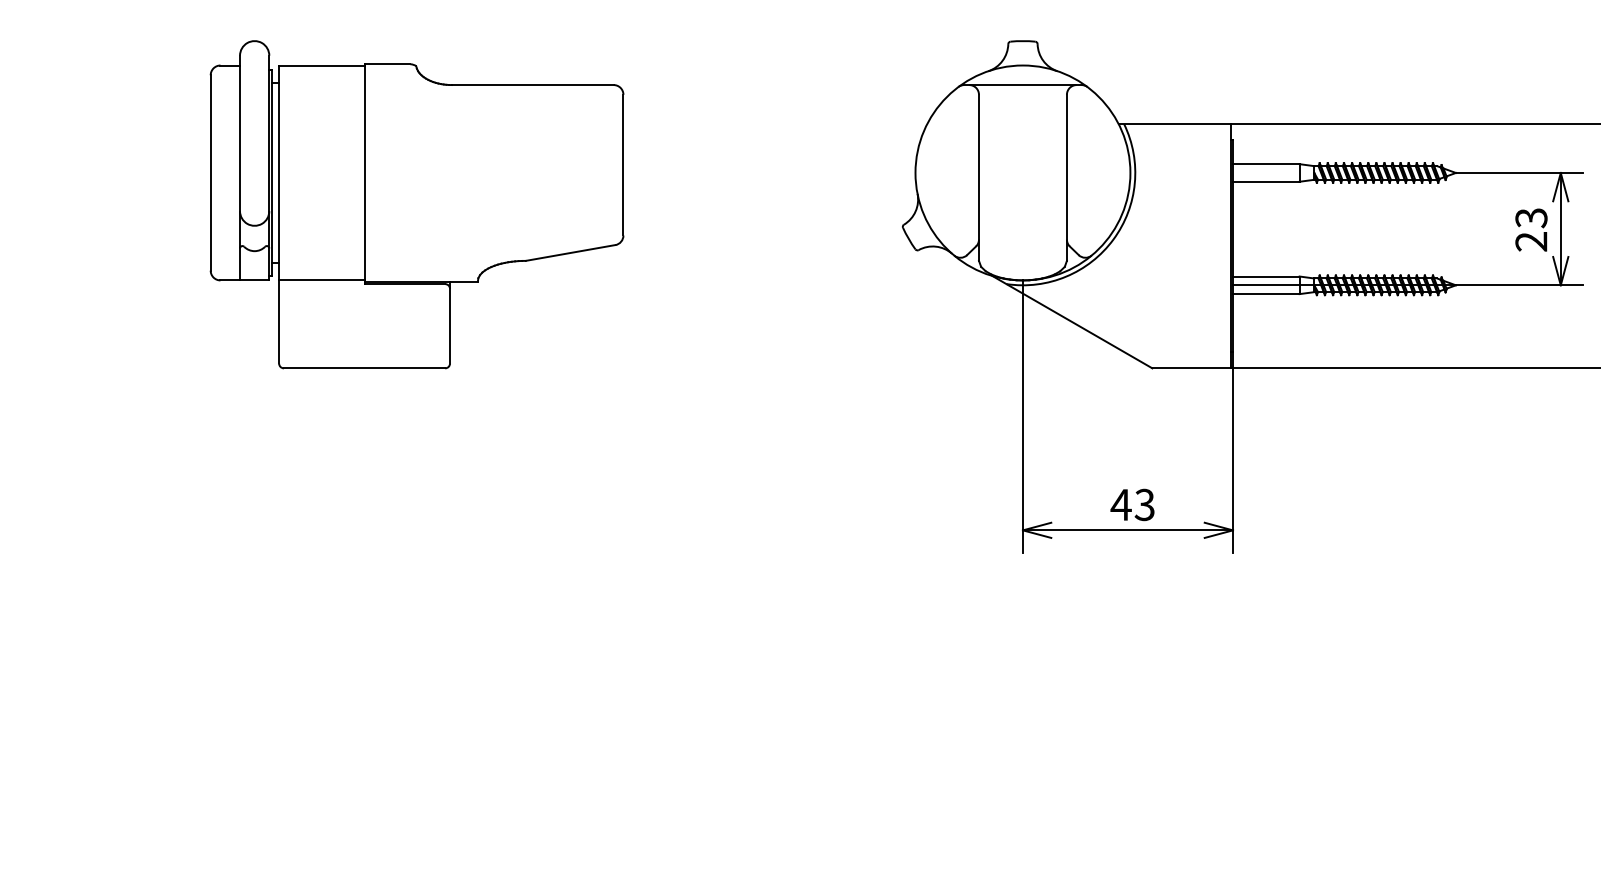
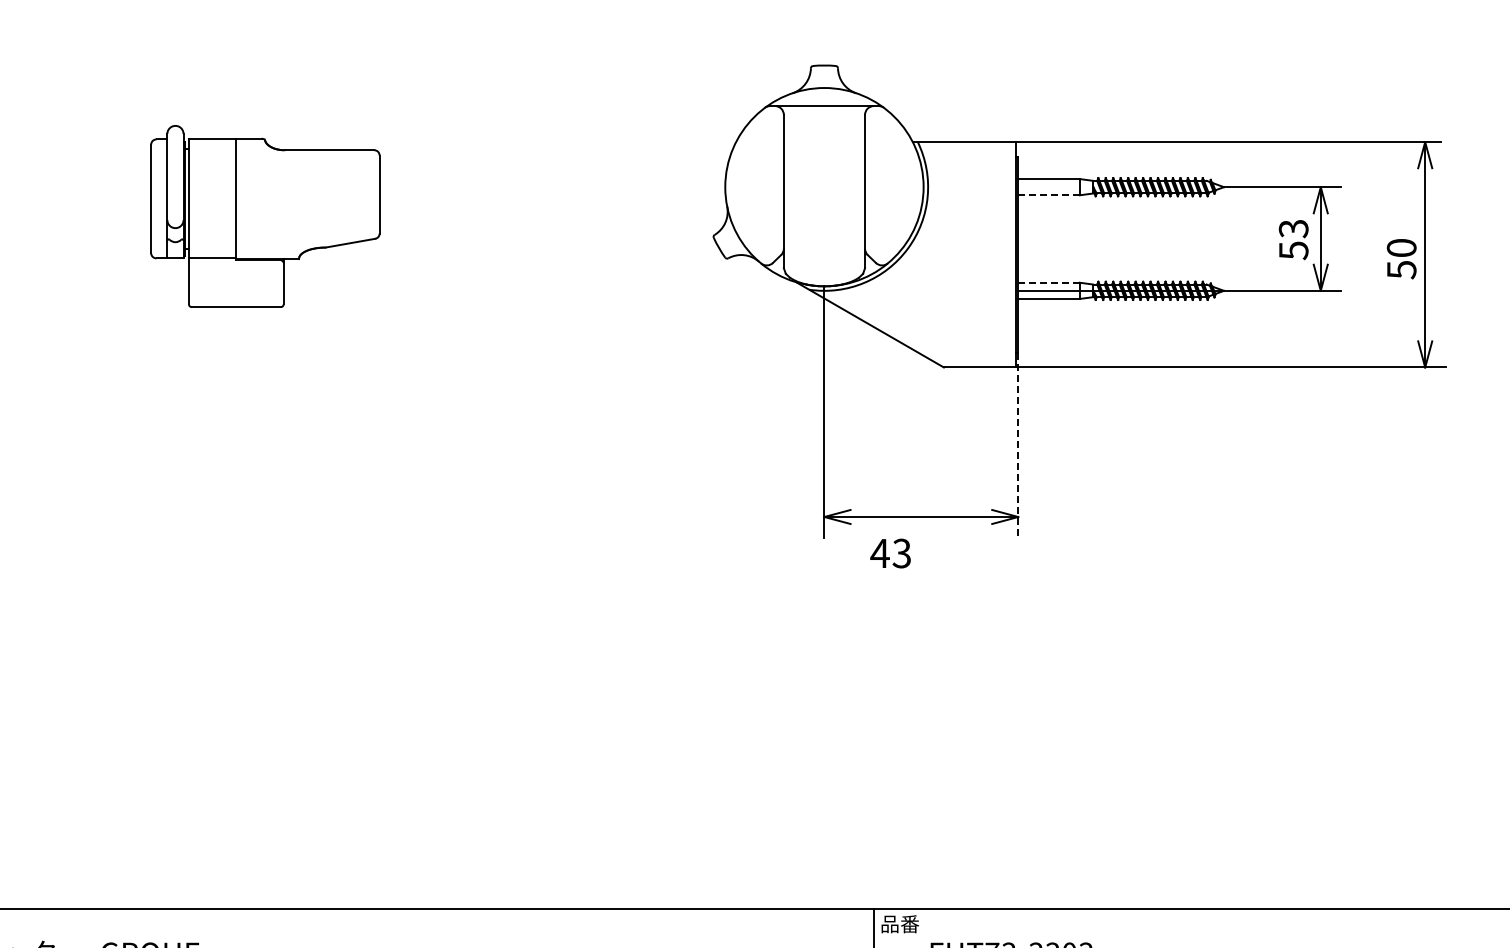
line: (1266, 181) -> (1049, 195), solid -> dashed
part: (417, 204) -> (265, 216), size x0.6
text: (1531, 241) -> (1293, 250), 23 -> 53
line: (1266, 276) -> (1049, 282), solid -> dashed
line: (1233, 452) -> (1018, 445), solid -> dashed
text: (1132, 504) -> (890, 553), moved

